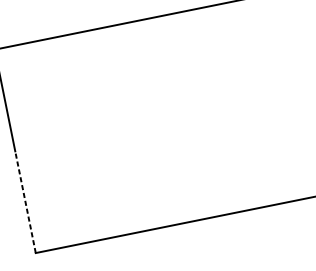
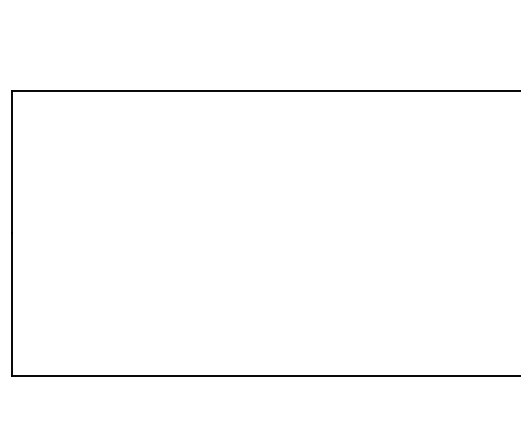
line: (25, 201) -> (12, 303), dashed -> solid

